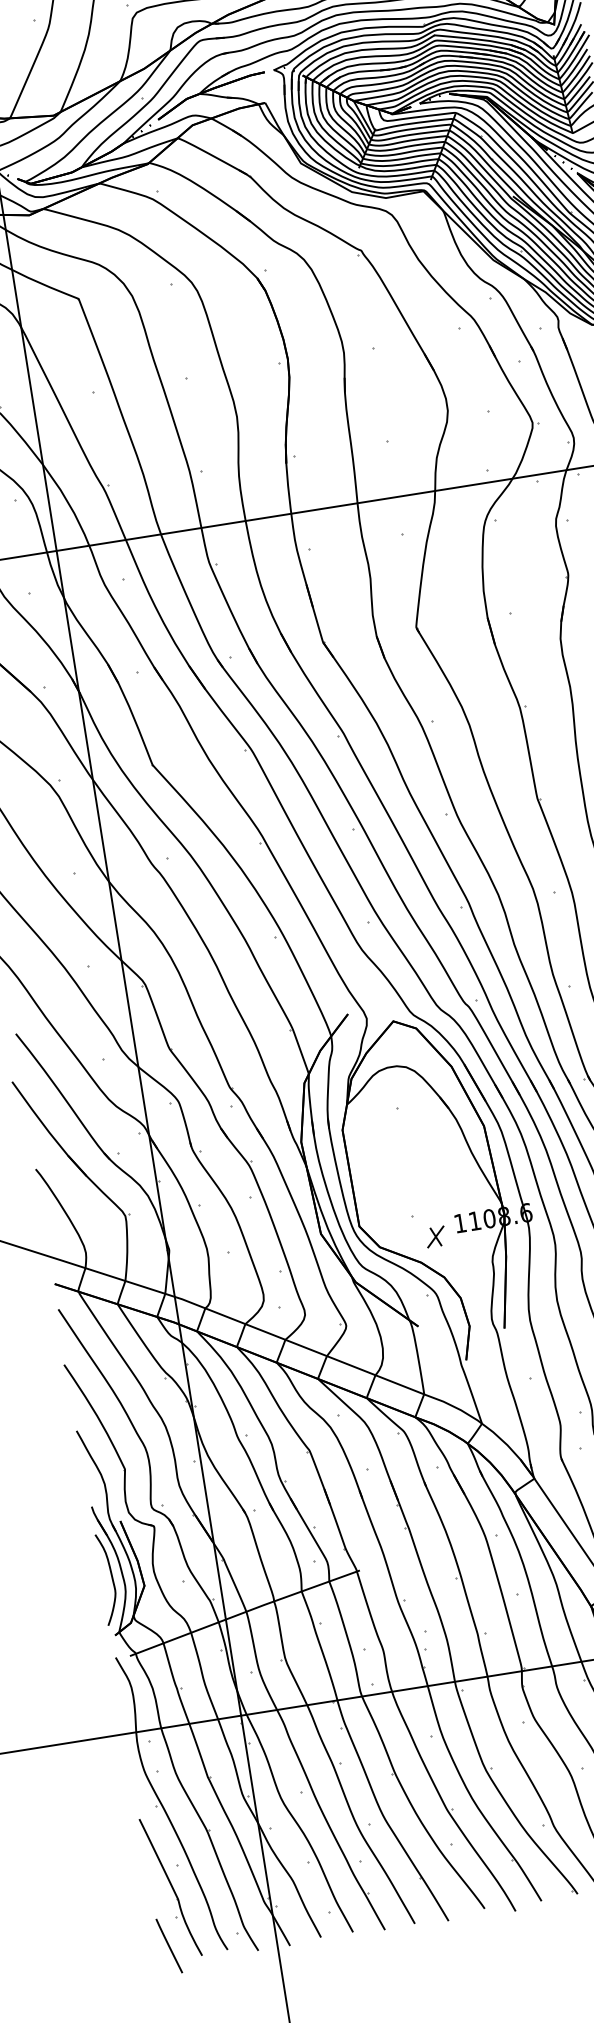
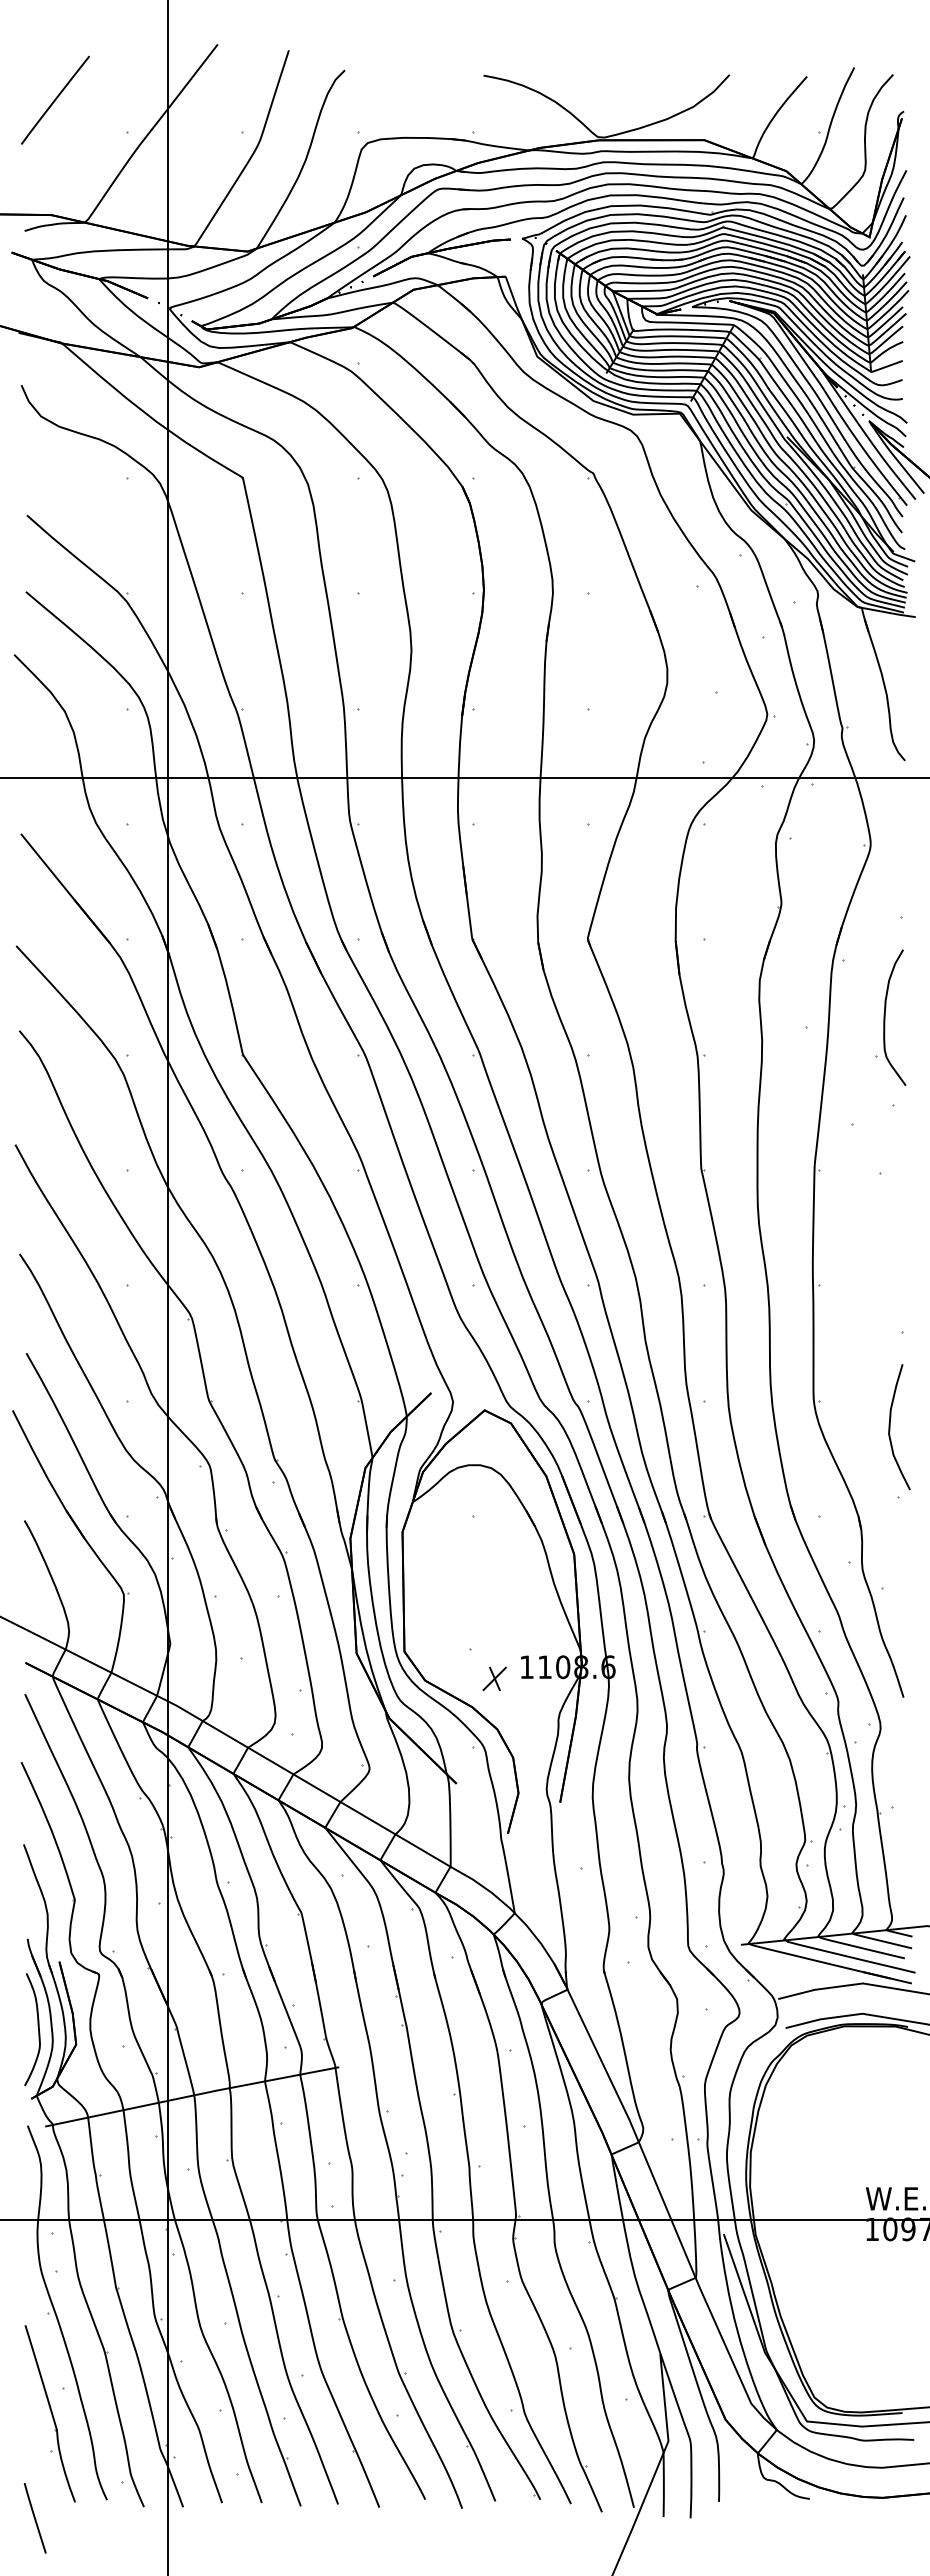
line: (168, 1946) -> (34, 2518), moved

